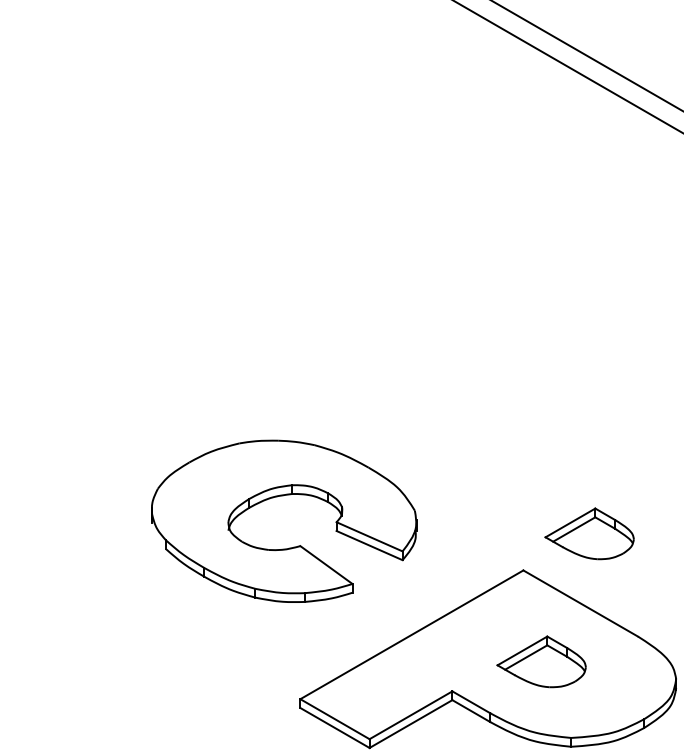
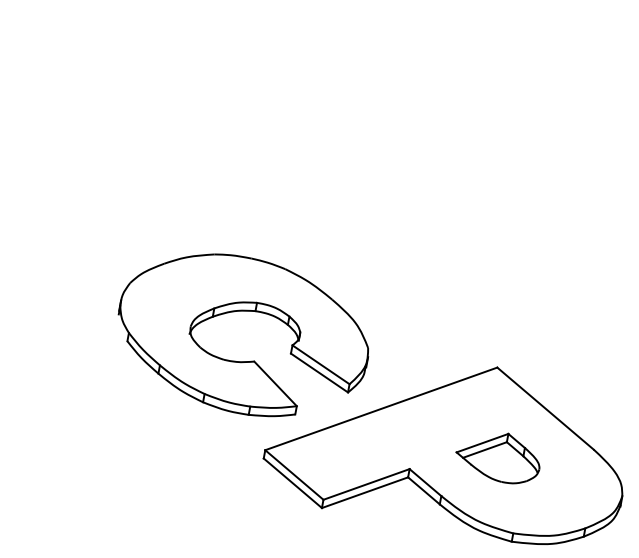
part: (283, 496) -> (246, 311), moved
part: (589, 533) -> (565, 344), removed

